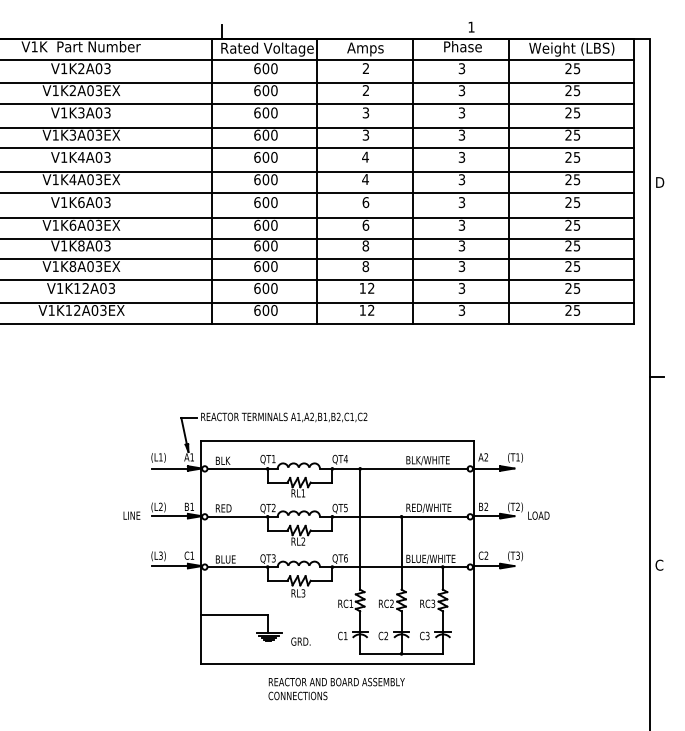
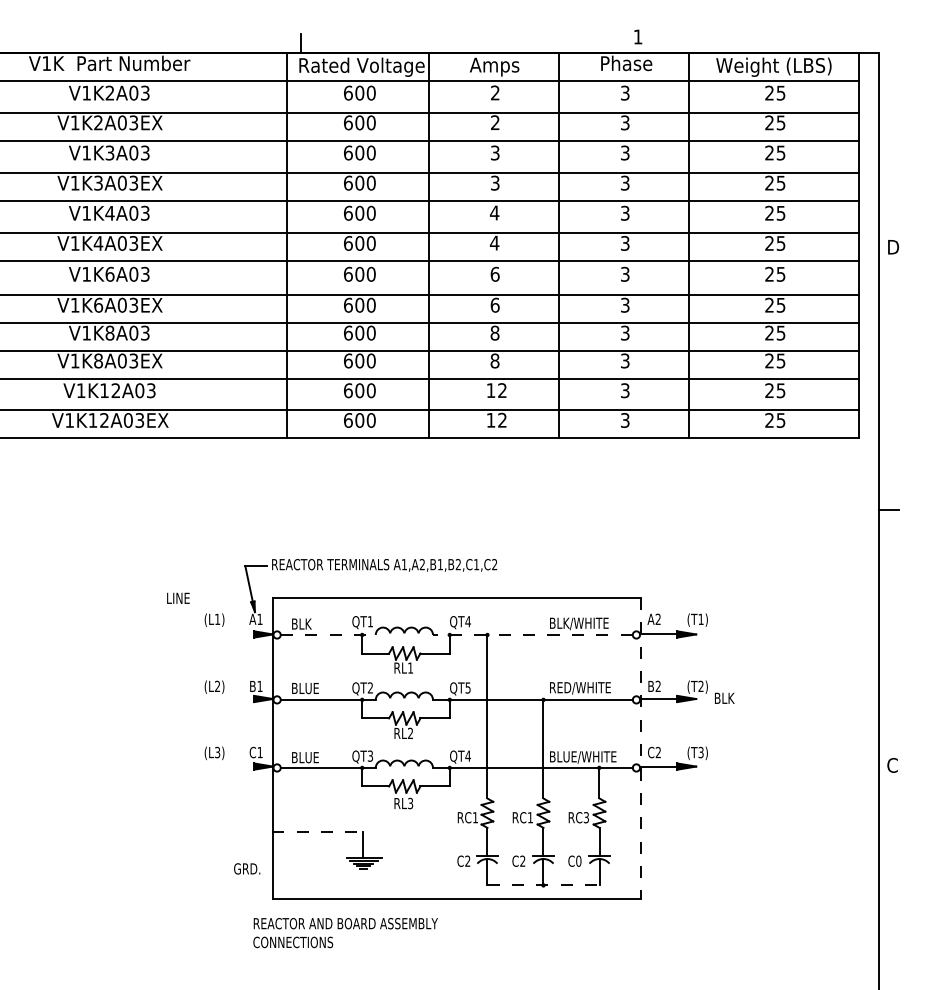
line: (169, 468) -> (229, 634), removed
line: (242, 468) -> (328, 634), solid -> dashed
line: (393, 468) -> (532, 634), solid -> dashed
text: (225, 508) -> (305, 688), RED -> BLUE
text: (131, 515) -> (178, 597), moved
text: (538, 515) -> (729, 698), LOAD -> BLK
line: (169, 516) -> (229, 699), removed
line: (473, 552) -> (640, 748), solid -> dashed
text: (345, 557) -> (467, 755), QT6 -> QT4
line: (169, 566) -> (229, 766), removed
text: (391, 603) -> (529, 817), RC2 -> RC1
line: (234, 614) -> (317, 832), solid -> dashed
text: (345, 635) -> (467, 860), C1 -> C2
text: (427, 635) -> (578, 860), C3 -> C0
text: (301, 641) -> (247, 868), moved
line: (401, 653) -> (543, 885), solid -> dashed
text: (336, 689) -> (345, 933), moved

